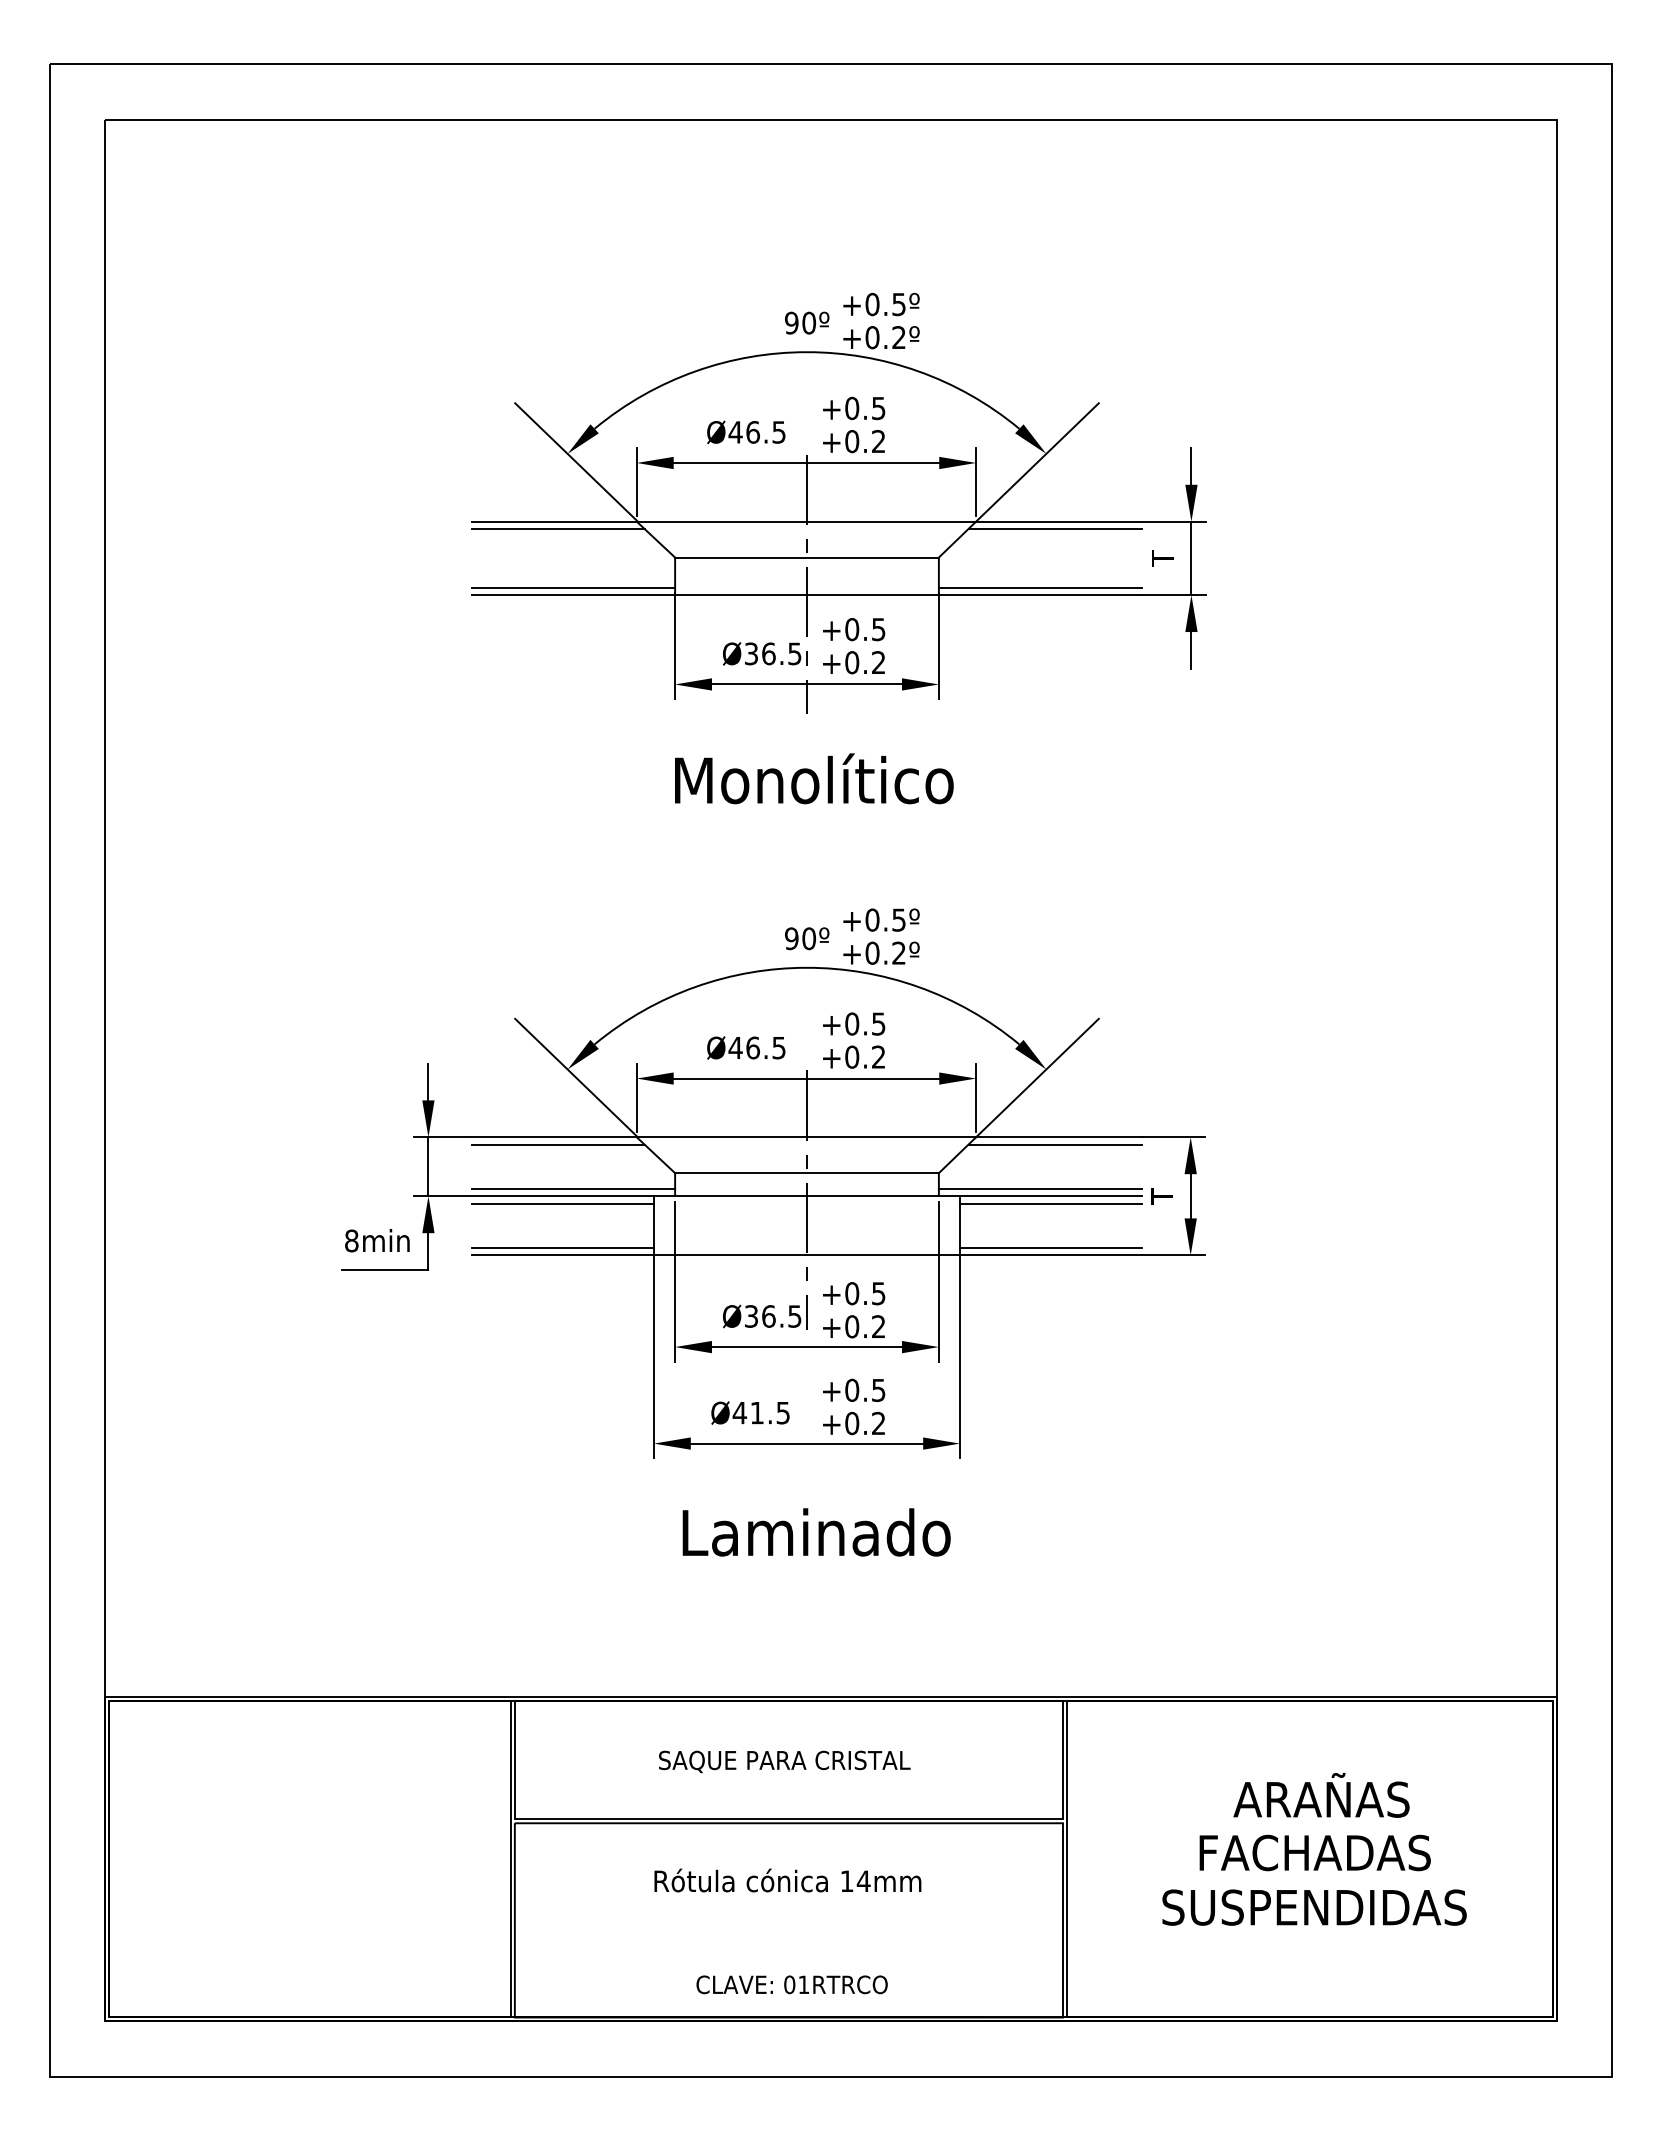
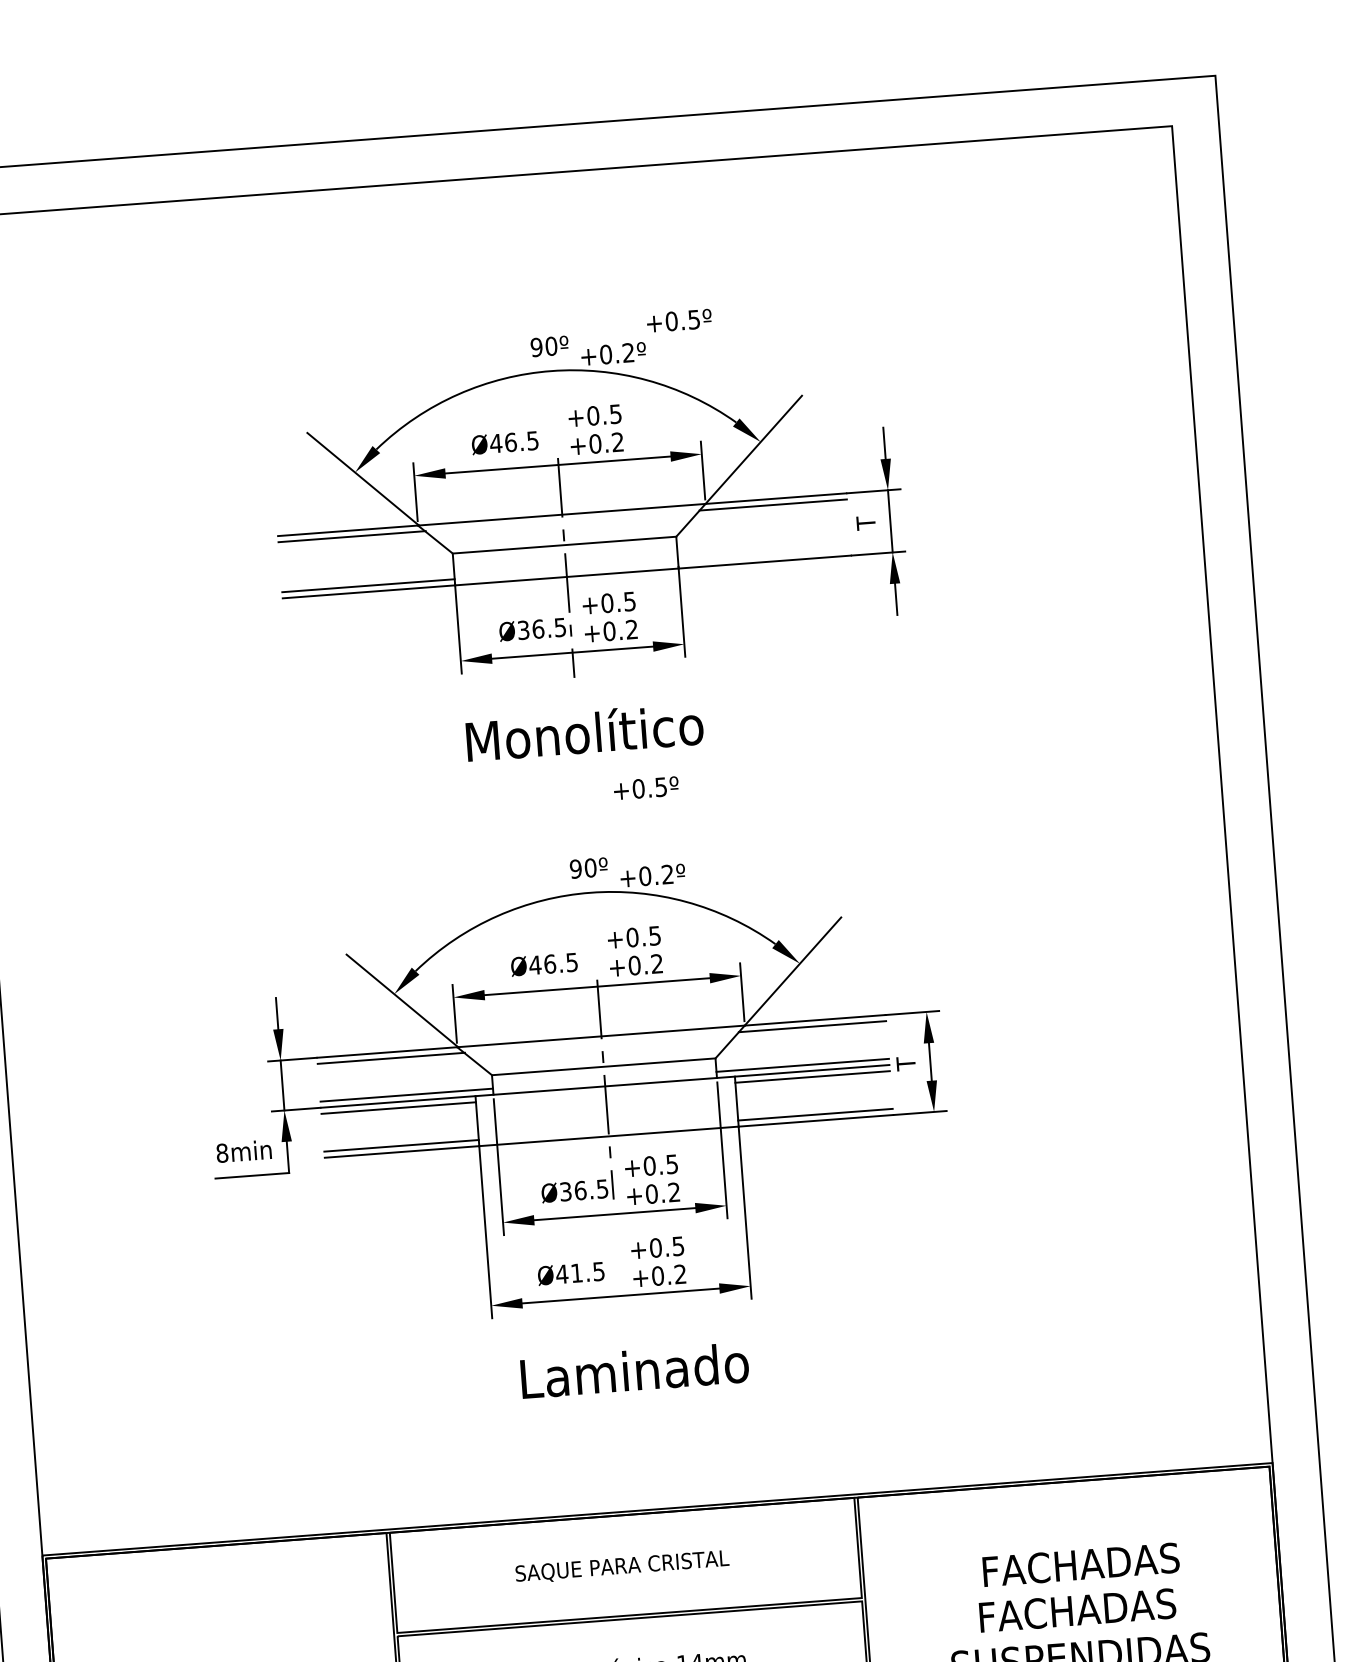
text: (881, 304) -> (679, 320), moved
line: (1040, 587) -> (764, 555), removed
text: (881, 919) -> (646, 787), moved
text: (1322, 1794) -> (1080, 1560), ARAÑAS -> FACHADAS

